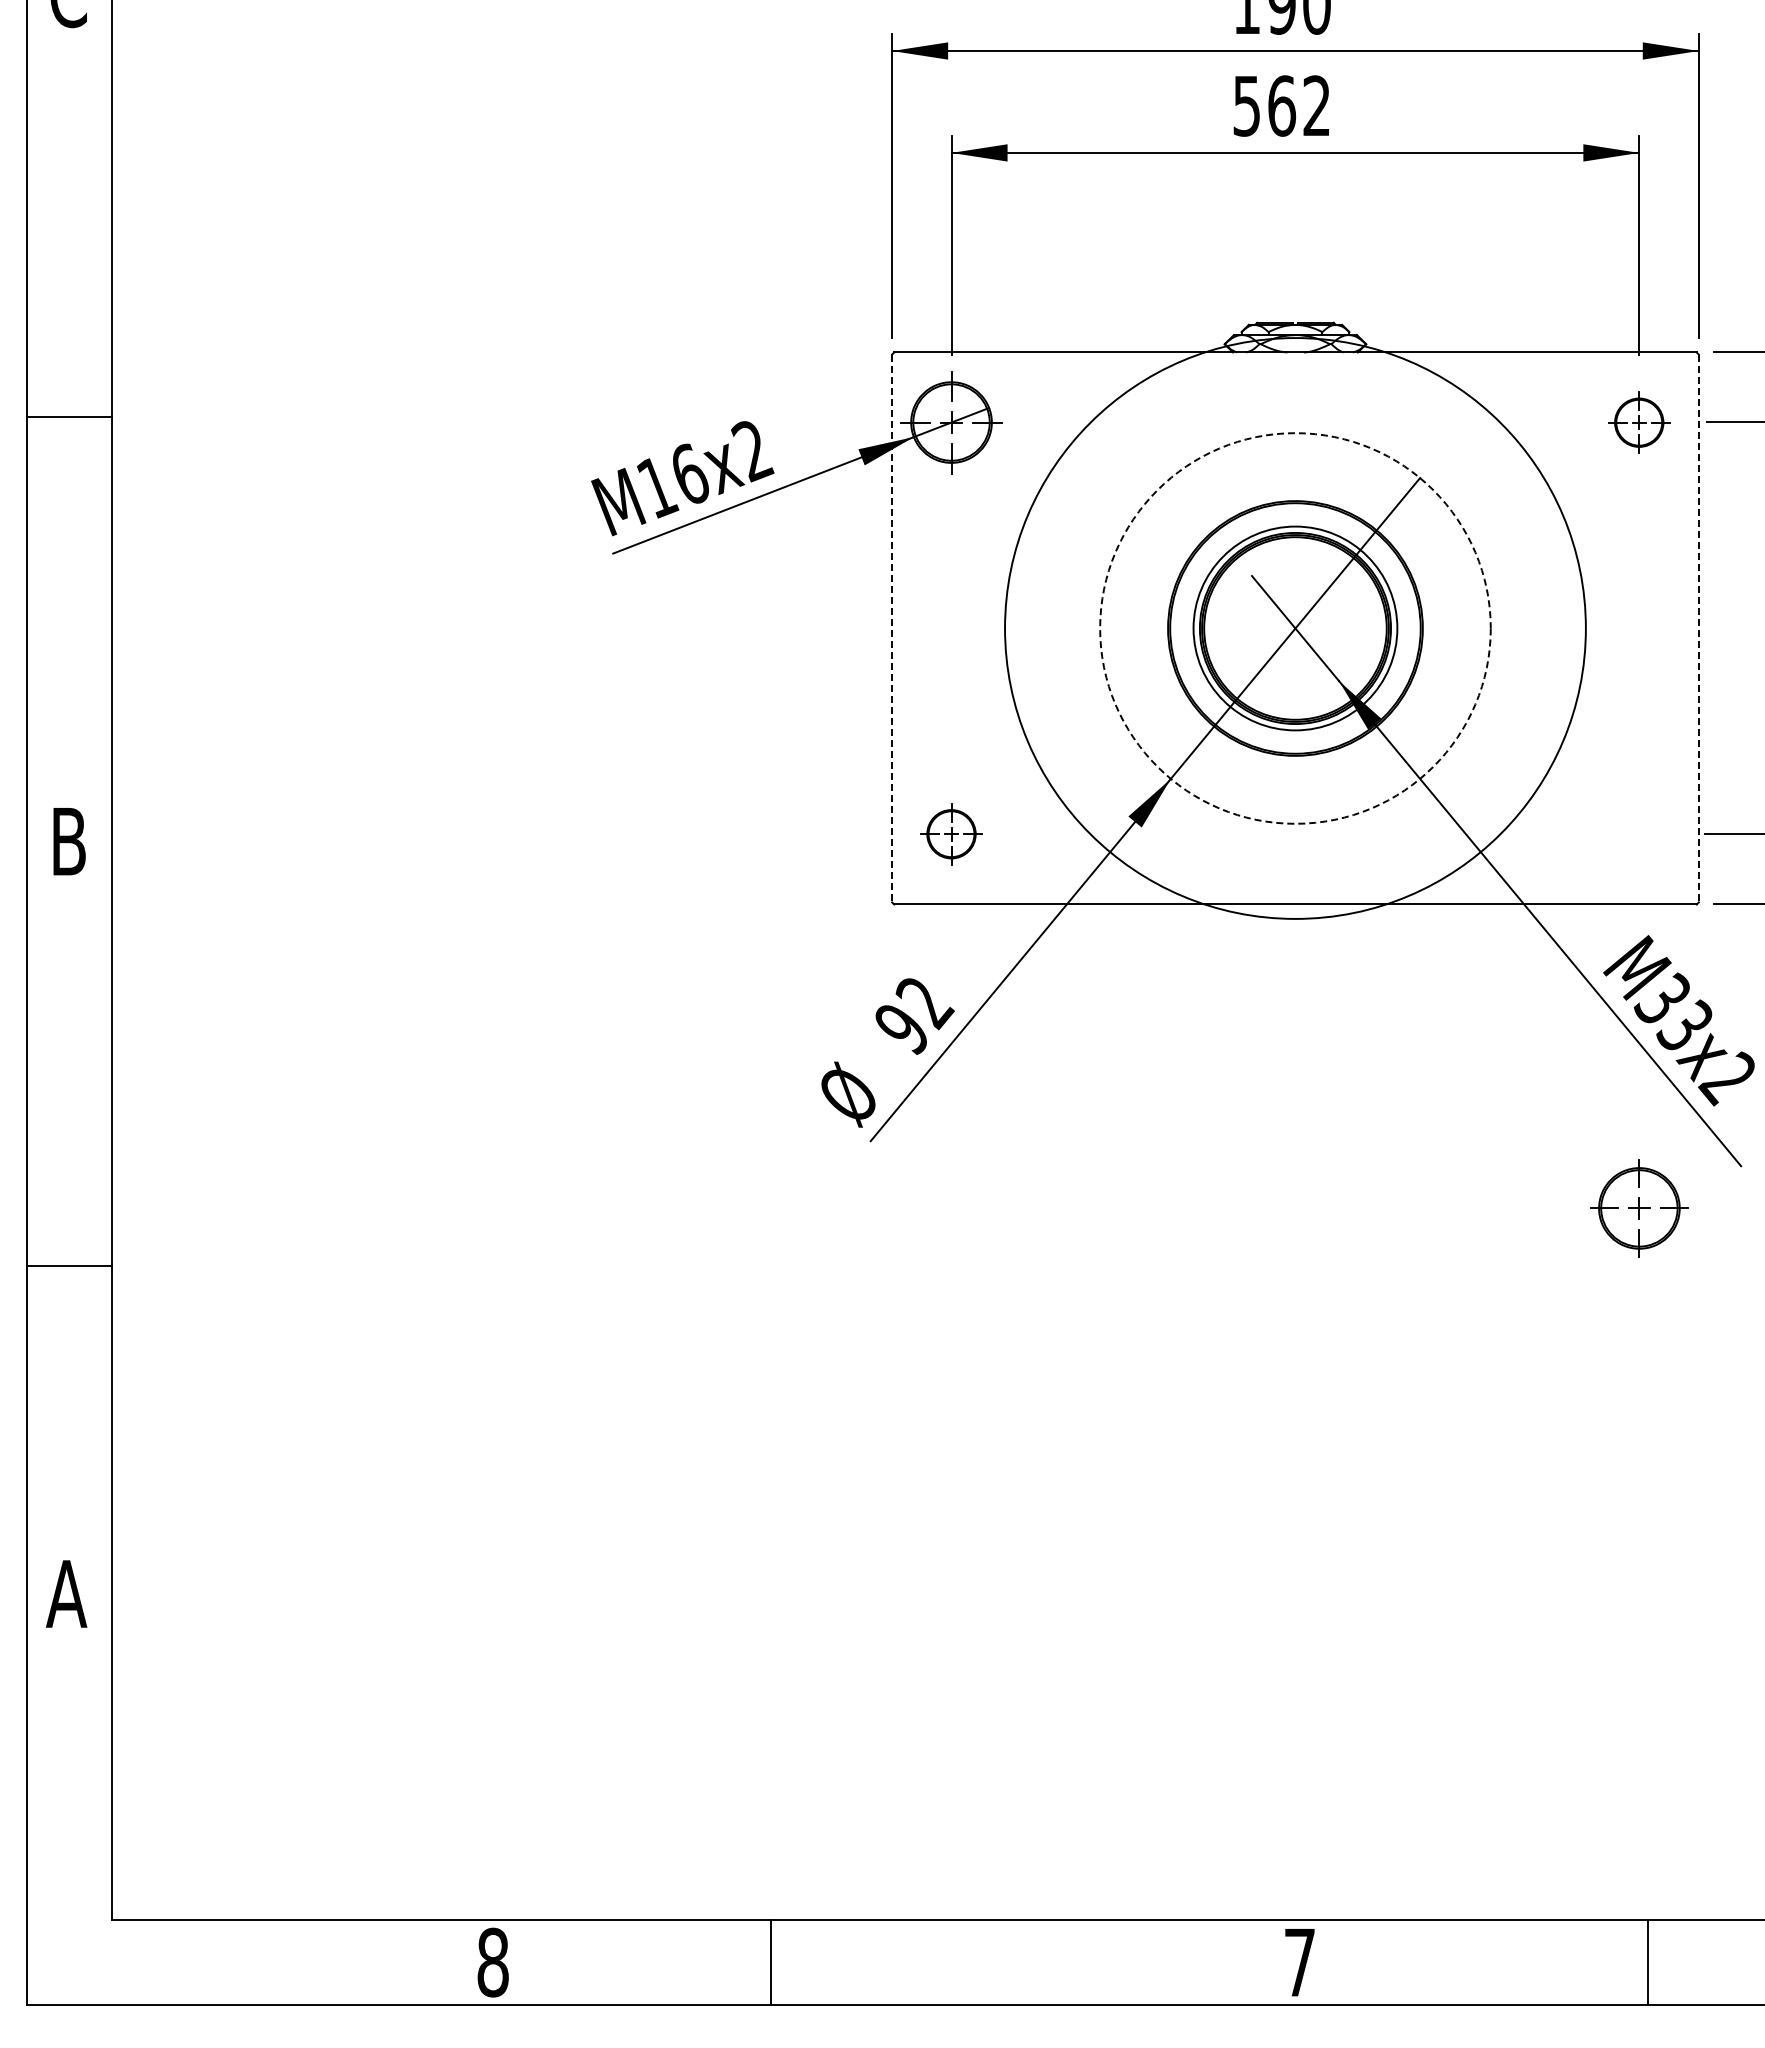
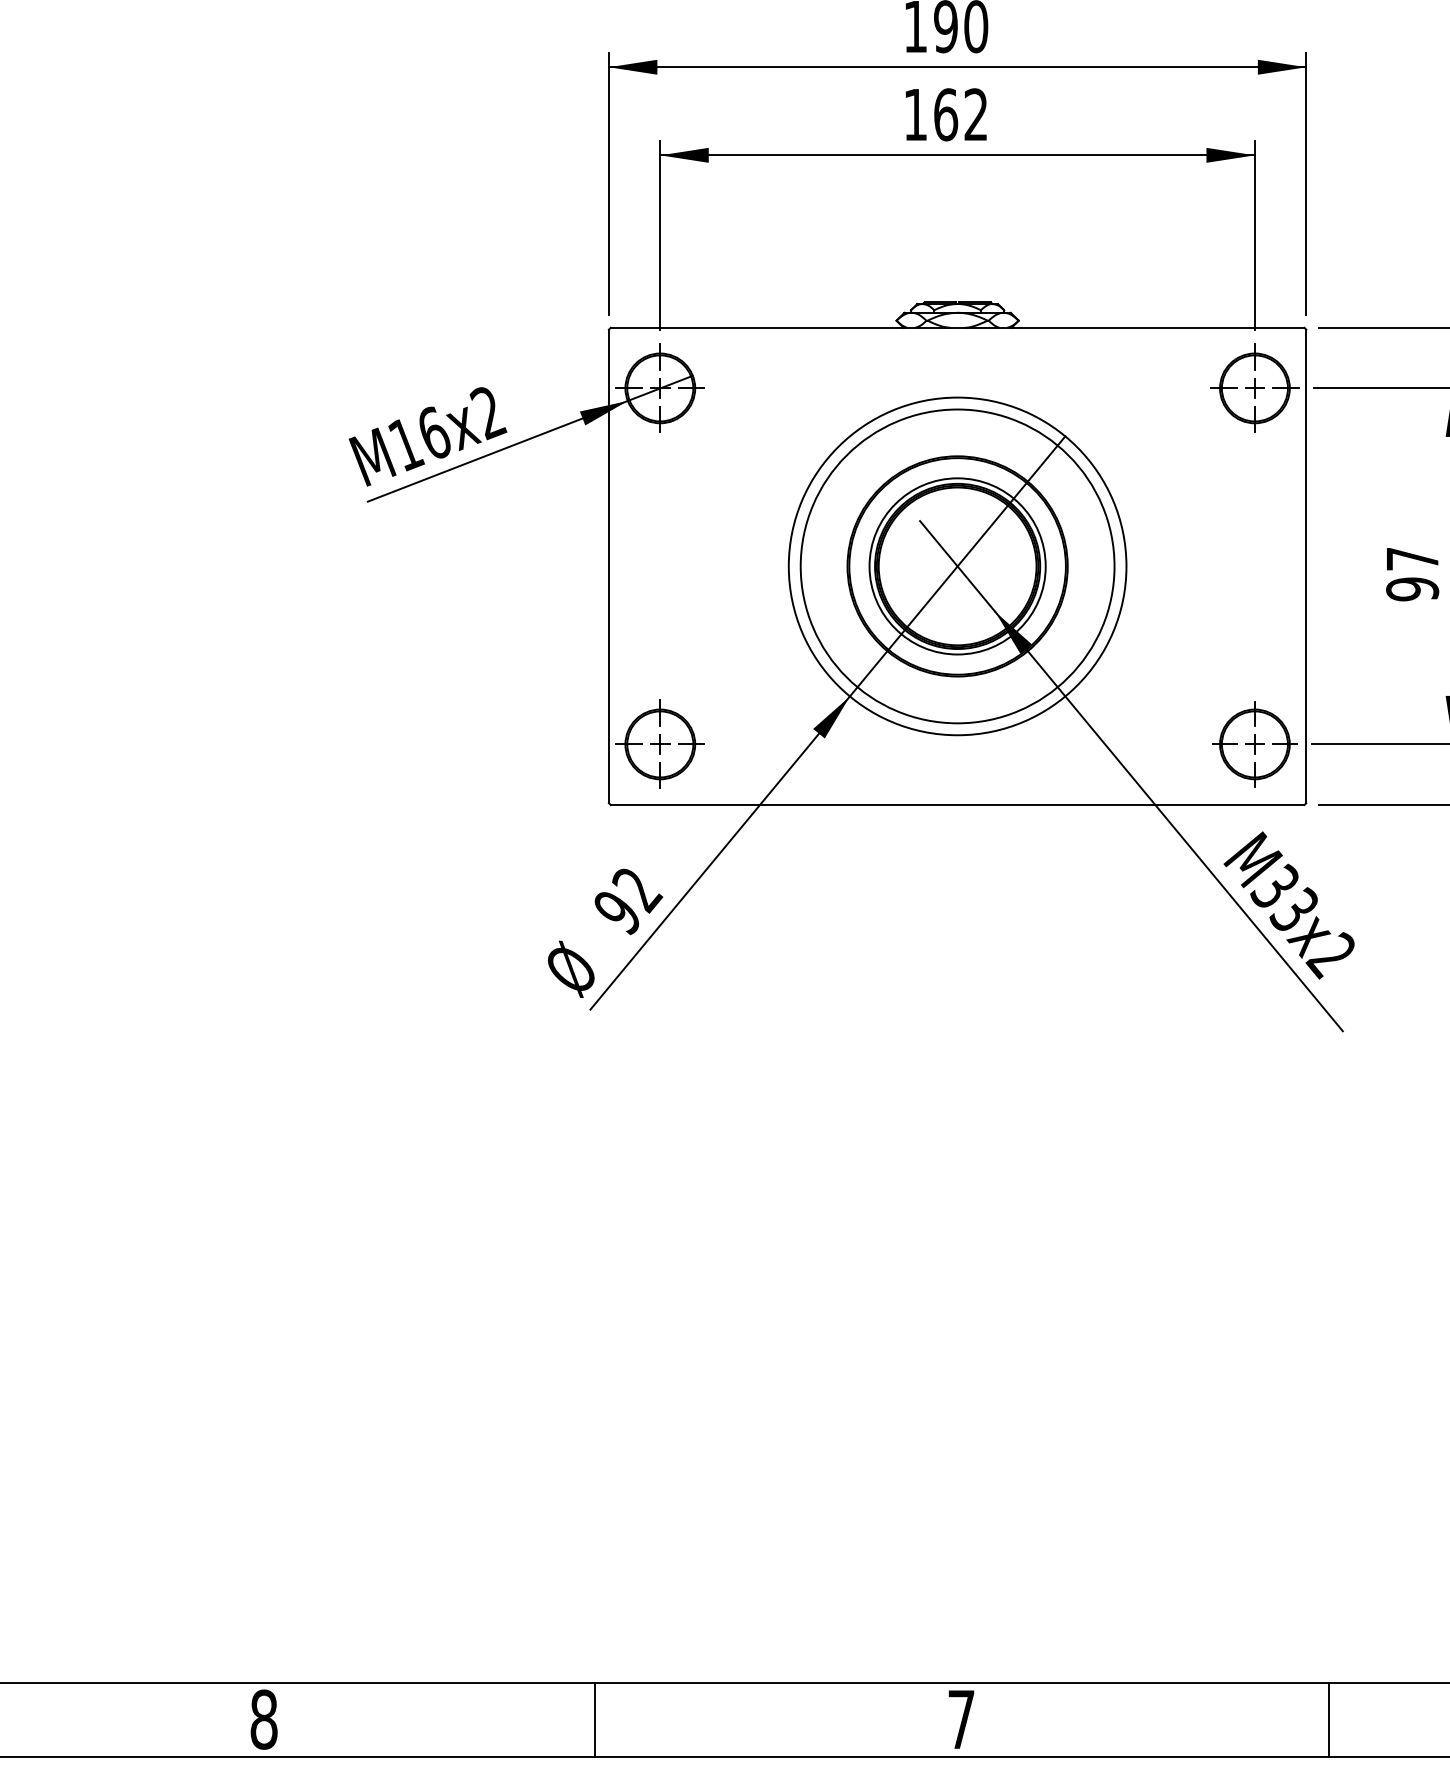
text: (1246, 106) -> (915, 115), 562 -> 162
part: (1638, 422) -> (1254, 388), size x1.67
line: (892, 628) -> (609, 566), dashed -> solid
circle: (1294, 628) -> (956, 566), size x0.62
circle: (1295, 628) -> (957, 566), dashed -> solid
line: (1698, 628) -> (1306, 566), dashed -> solid
part: (951, 833) -> (660, 743), size x1.67
part: (1639, 1208) -> (1255, 744), moved
line: (771, 1962) -> (595, 1719), moved
line: (1648, 1962) -> (1329, 1719), moved

